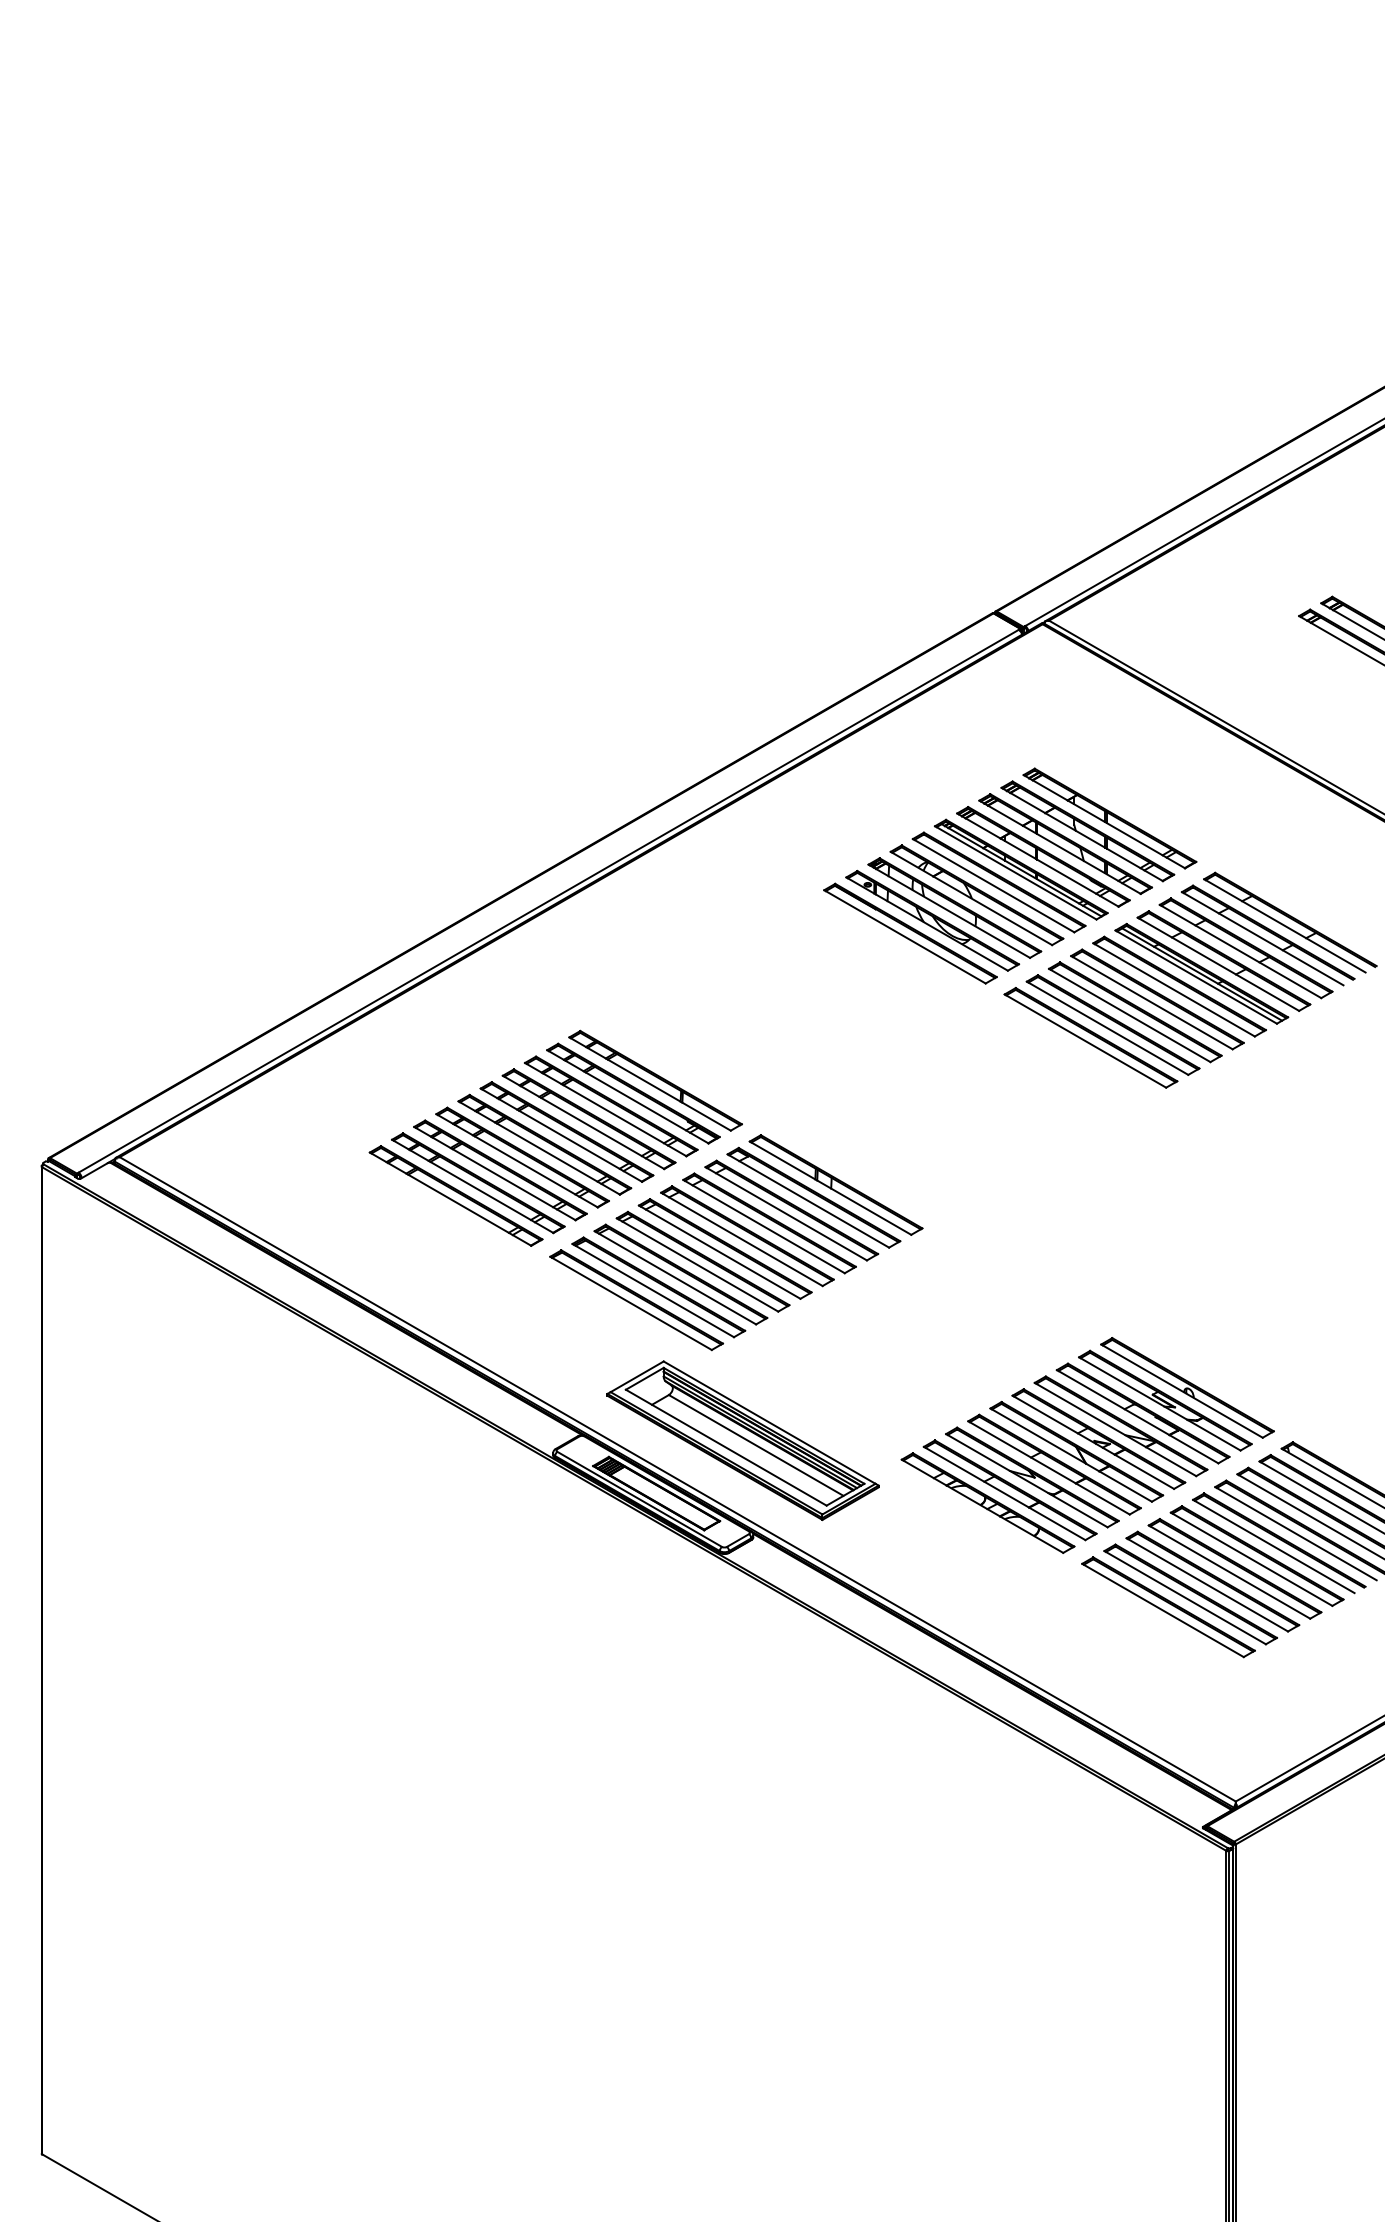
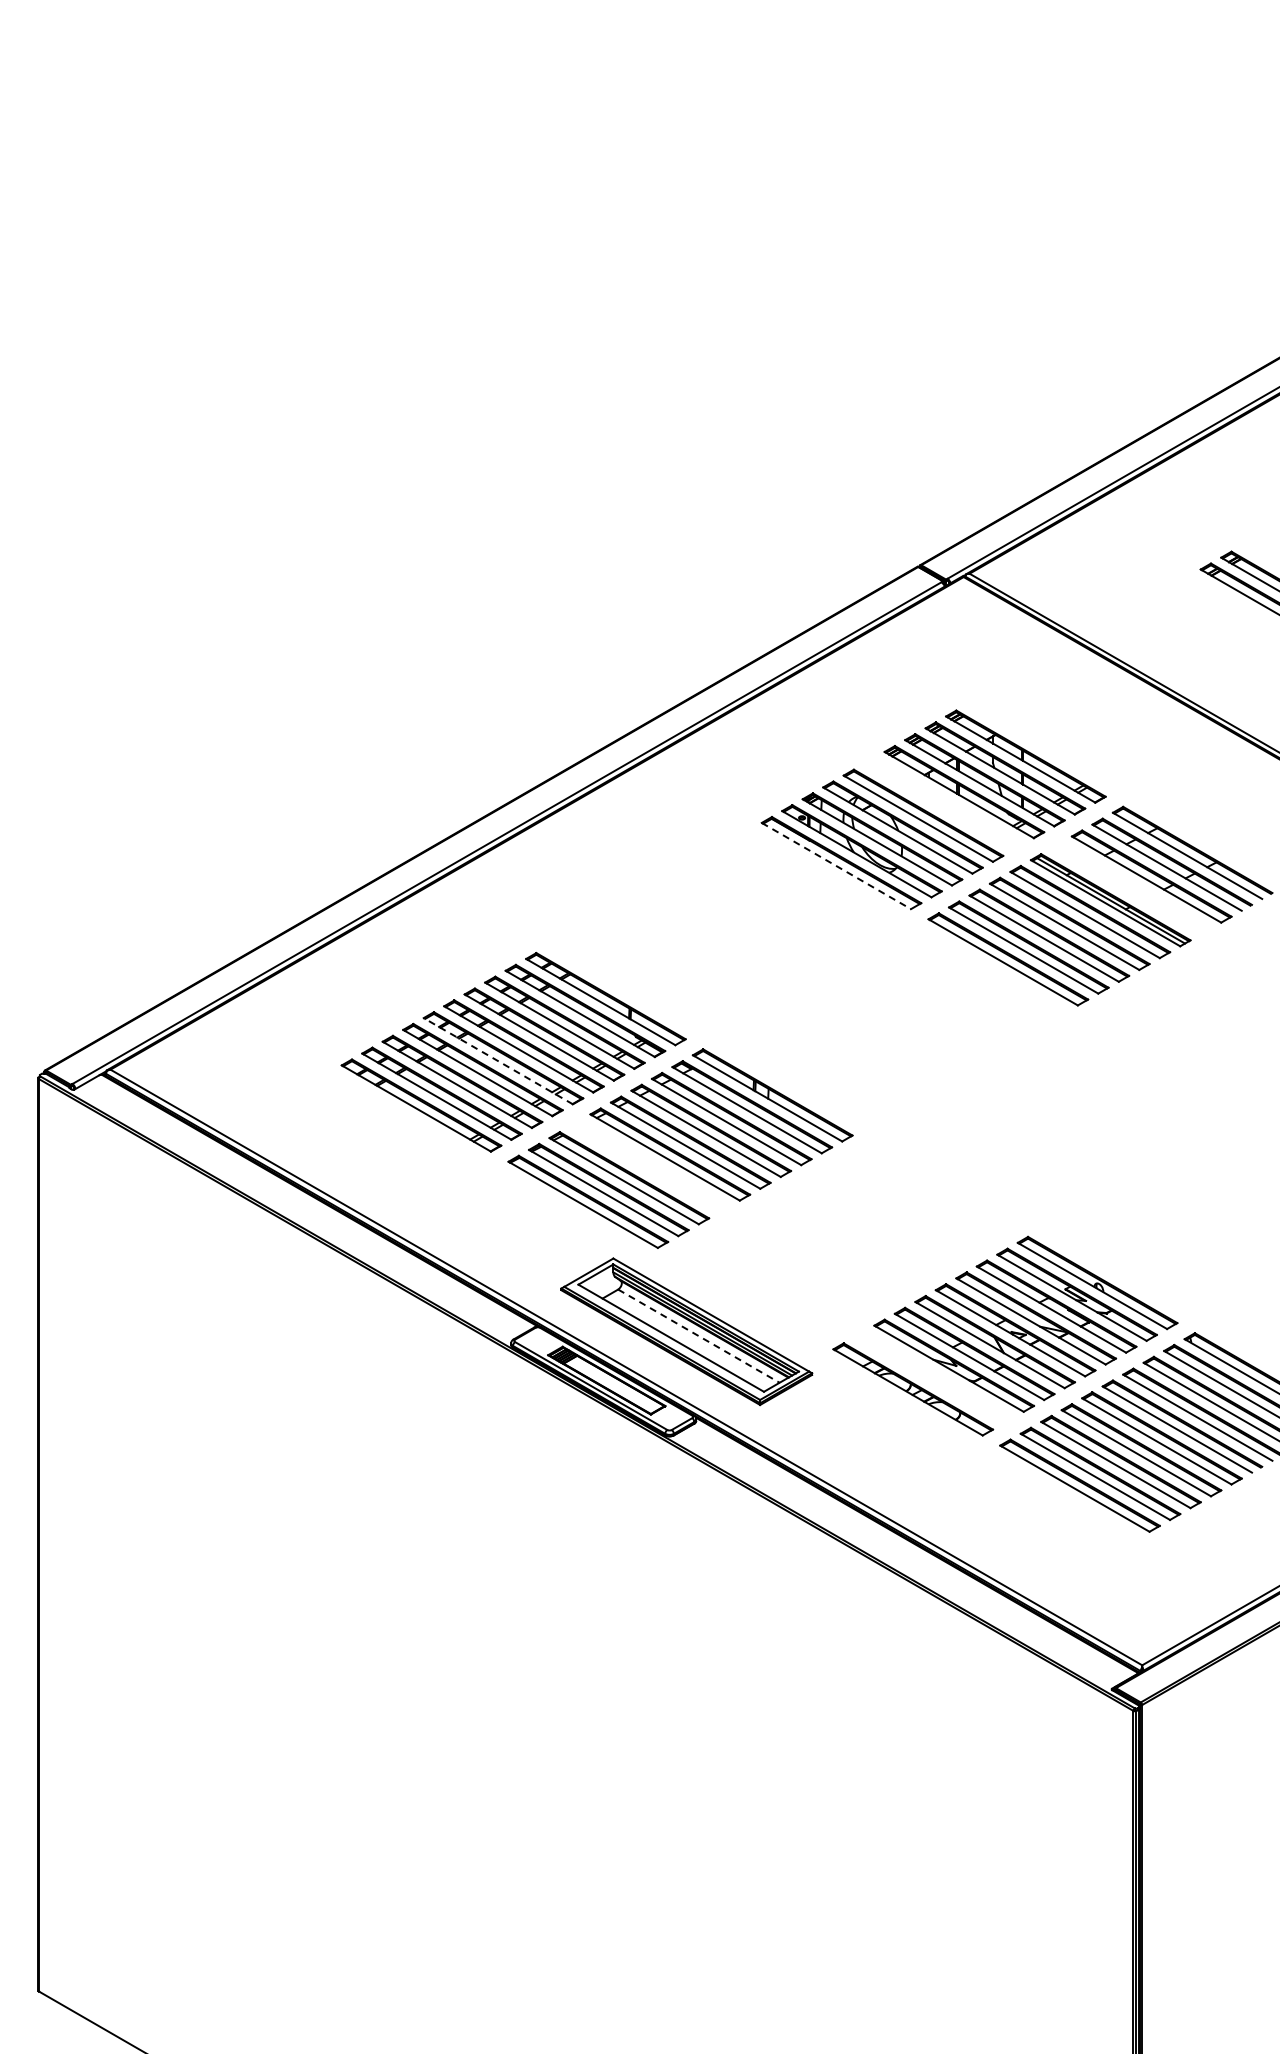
part: (1020, 869) -> (943, 803), removed
line: (905, 937) -> (836, 866), solid -> dashed
part: (1224, 961) -> (1131, 888), removed
line: (538, 1147) -> (497, 1060), solid -> dashed
part: (702, 1261) -> (649, 1166), removed
line: (756, 1445) -> (699, 1336), solid -> dashed
part: (1010, 1490) -> (933, 1377), removed

